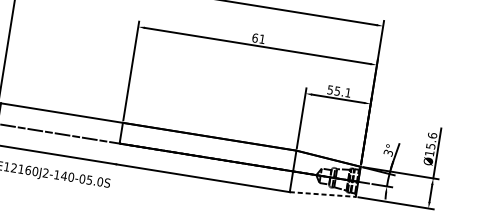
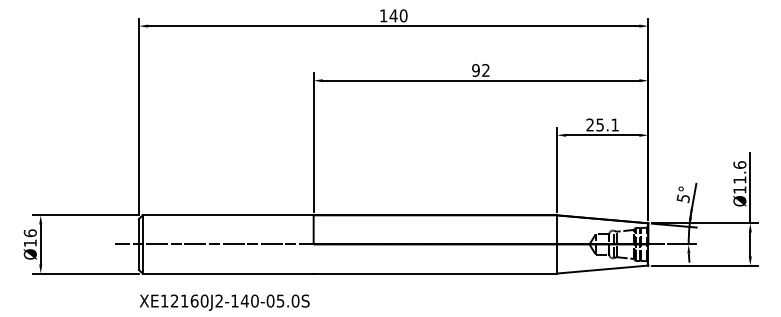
text: (258, 38) -> (480, 70), 61 -> 92
text: (329, 89) -> (589, 124), 55.1 -> 25.1
text: (430, 145) -> (739, 179), Ø15.6 -> Ø11.6
text: (387, 152) -> (682, 197), 3° -> 5°
line: (322, 194) -> (602, 269), dashed -> solid

